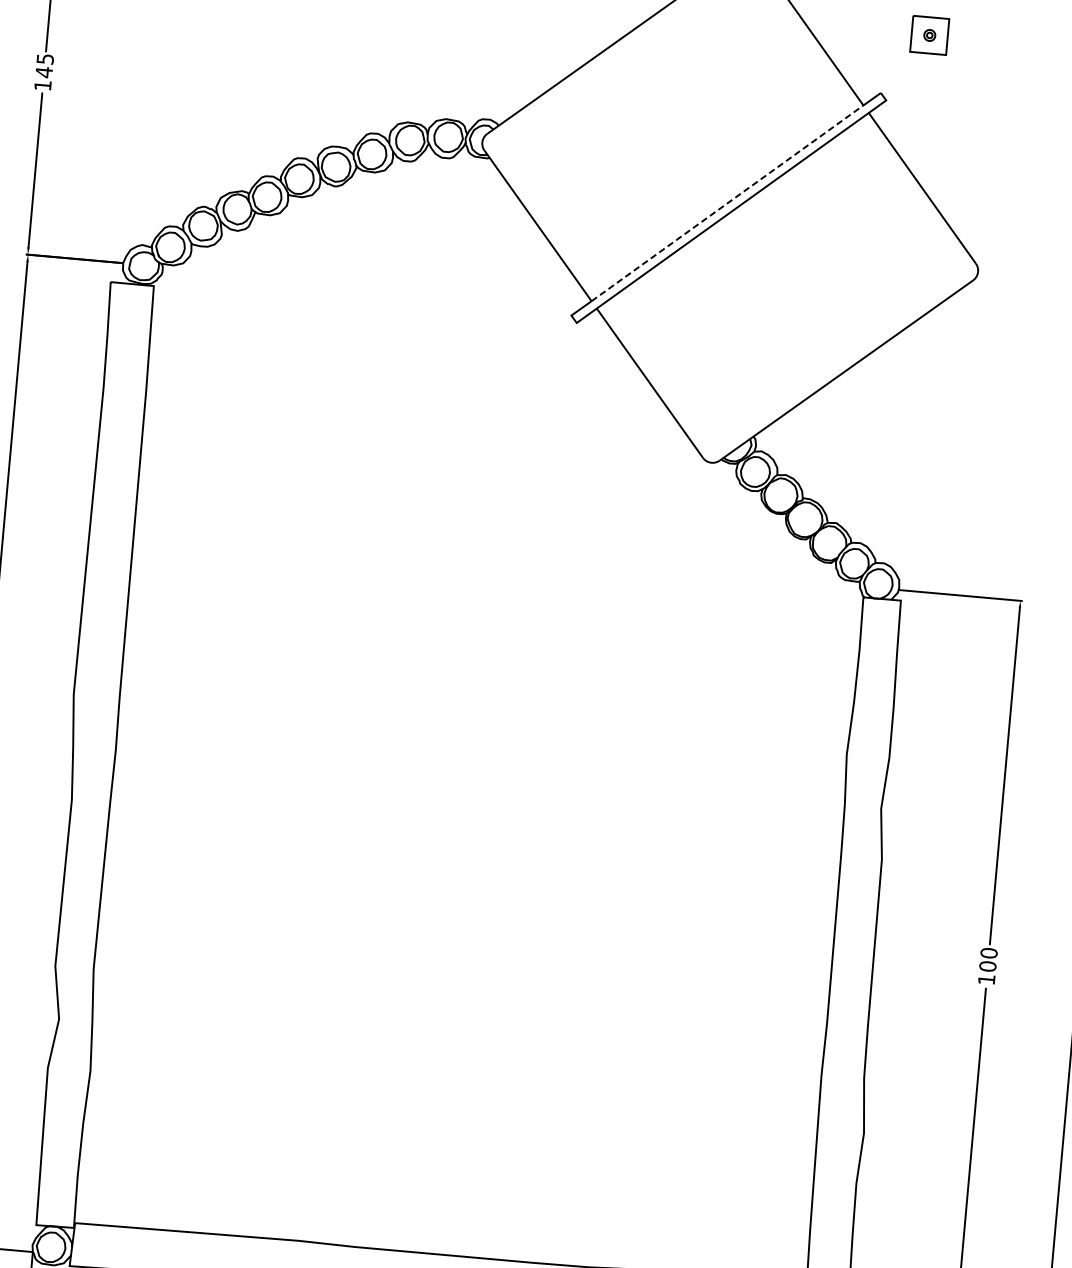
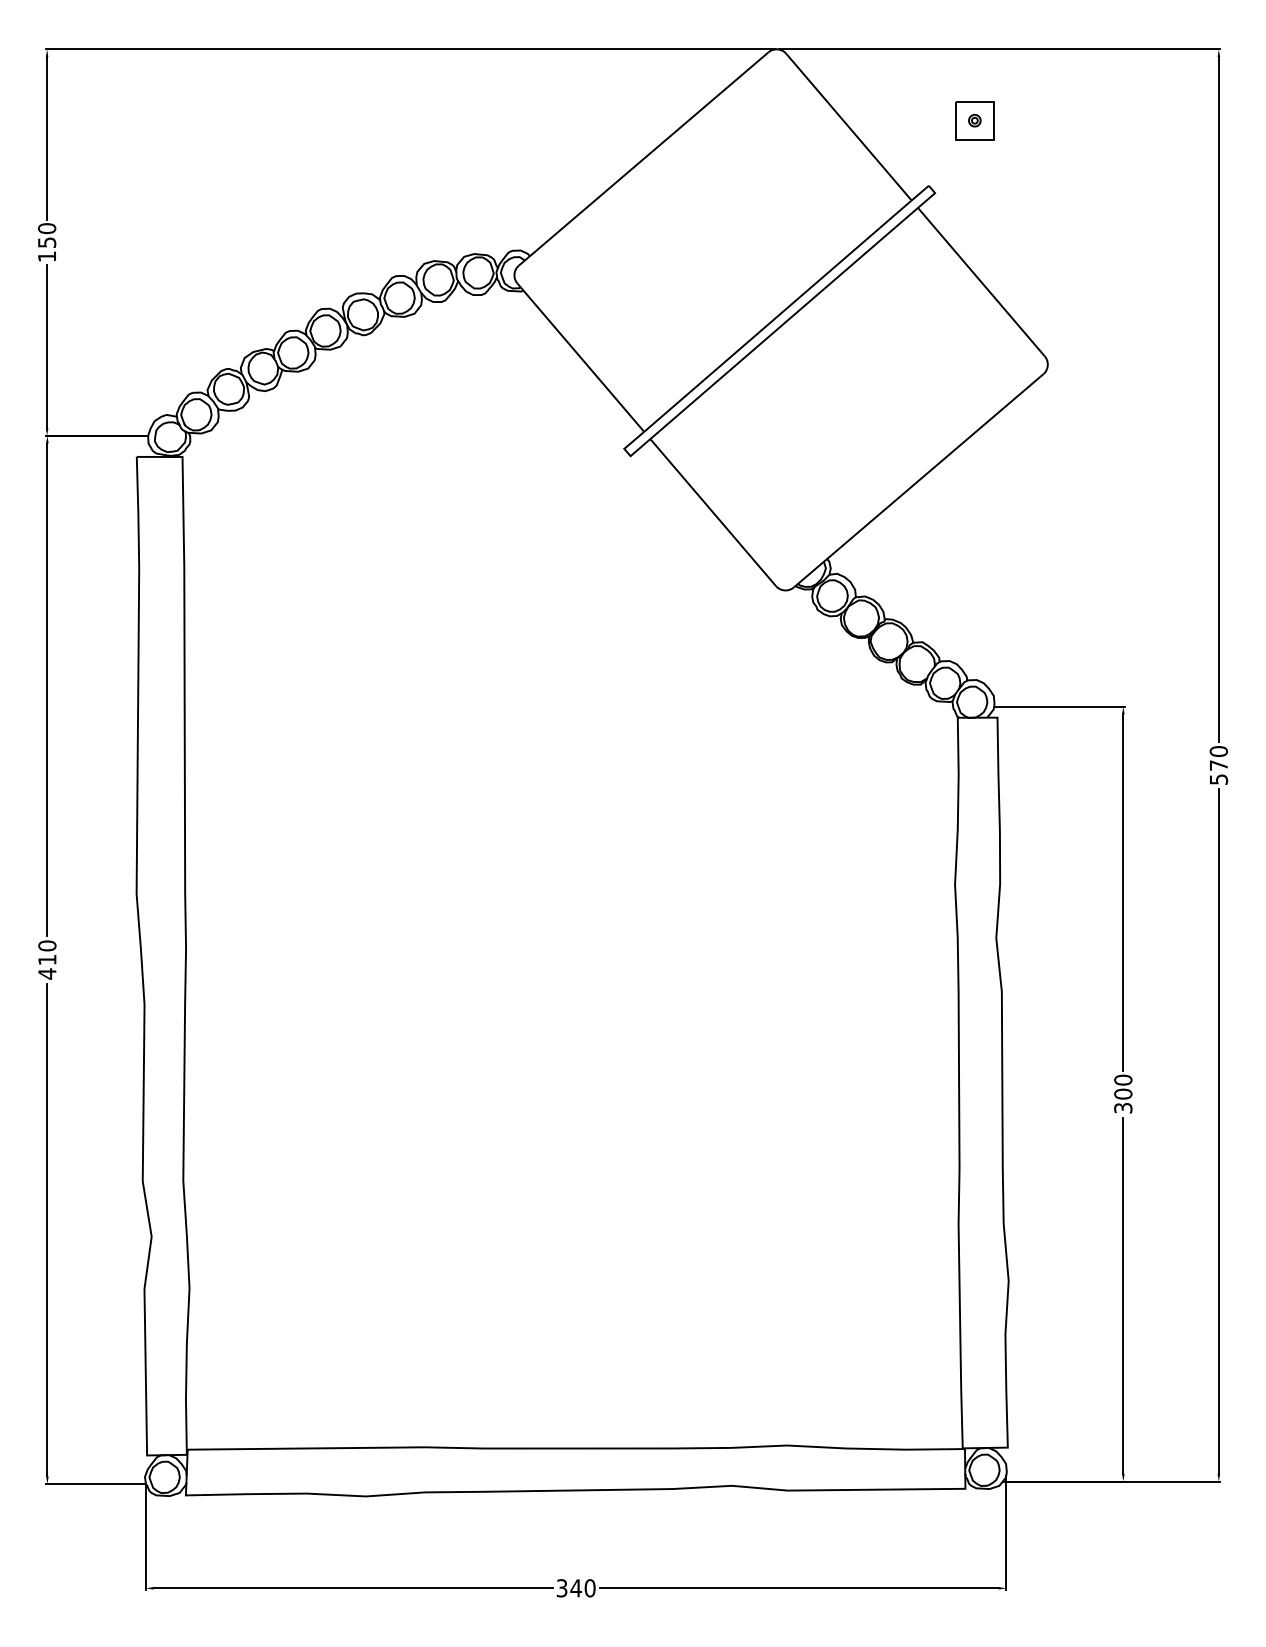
text: (45, 65) -> (47, 235), 145 -> 150
line: (727, 203) -> (777, 316), dashed -> solid
text: (986, 980) -> (1123, 1108), 100 -> 300

